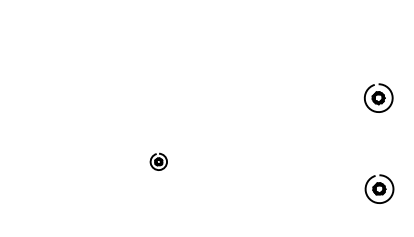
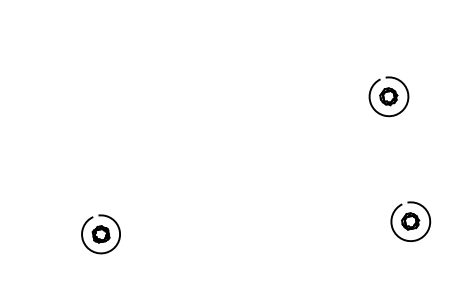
part: (158, 161) -> (100, 233), size x1.67

